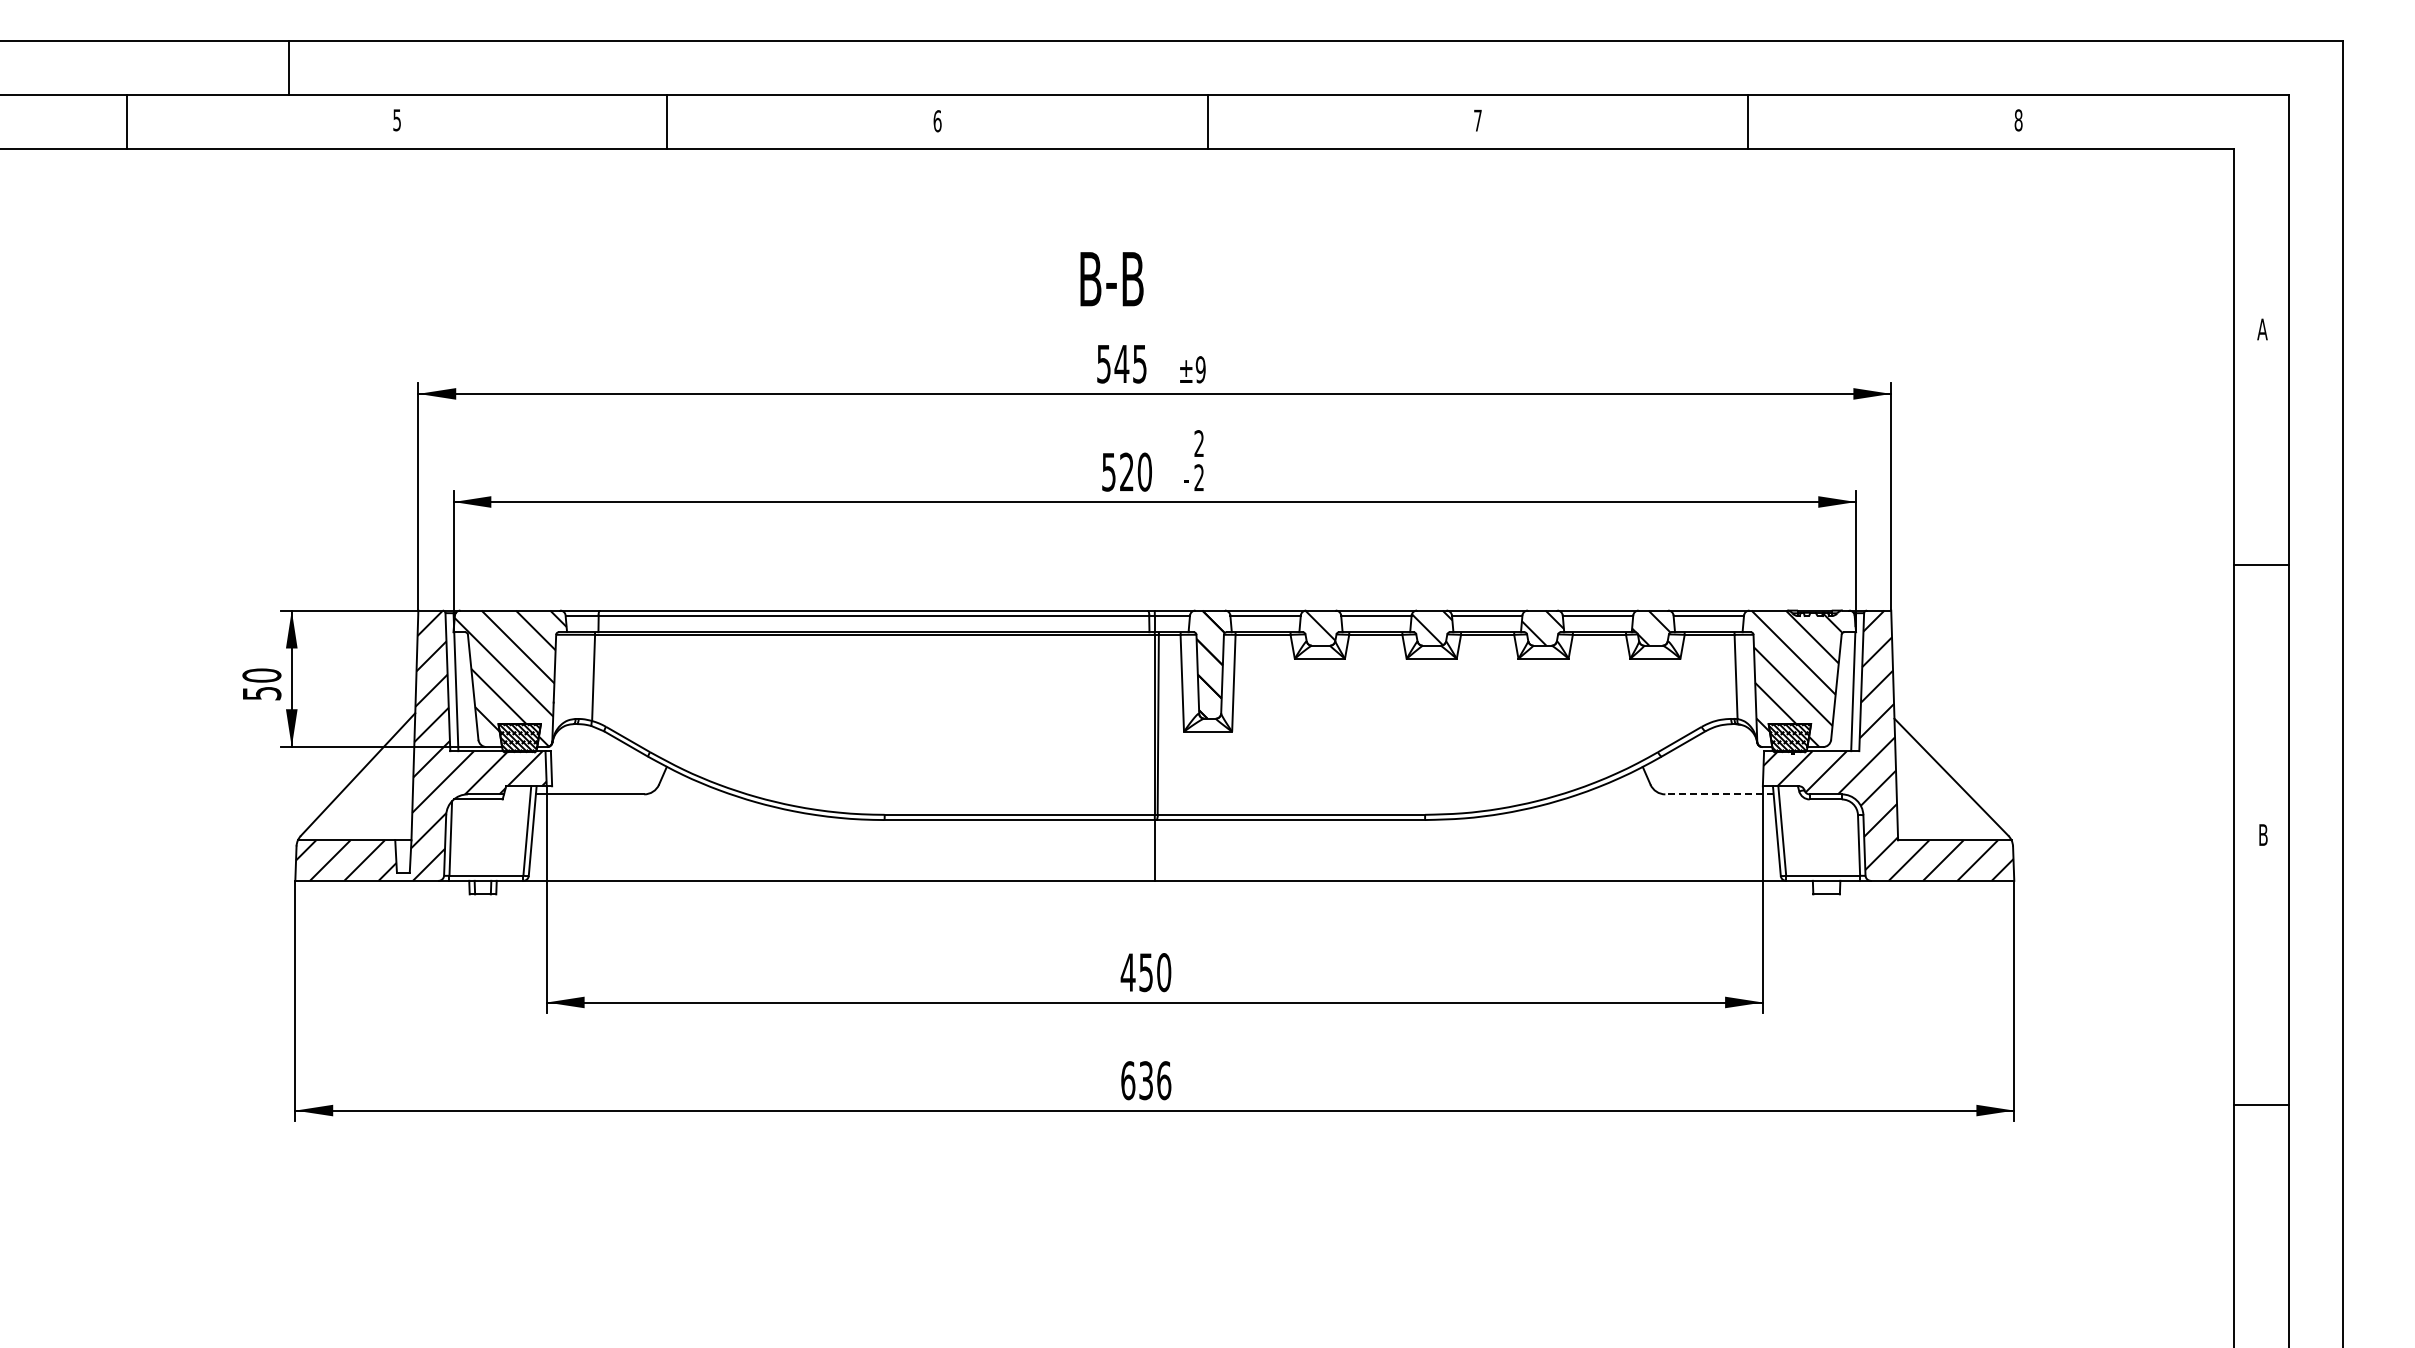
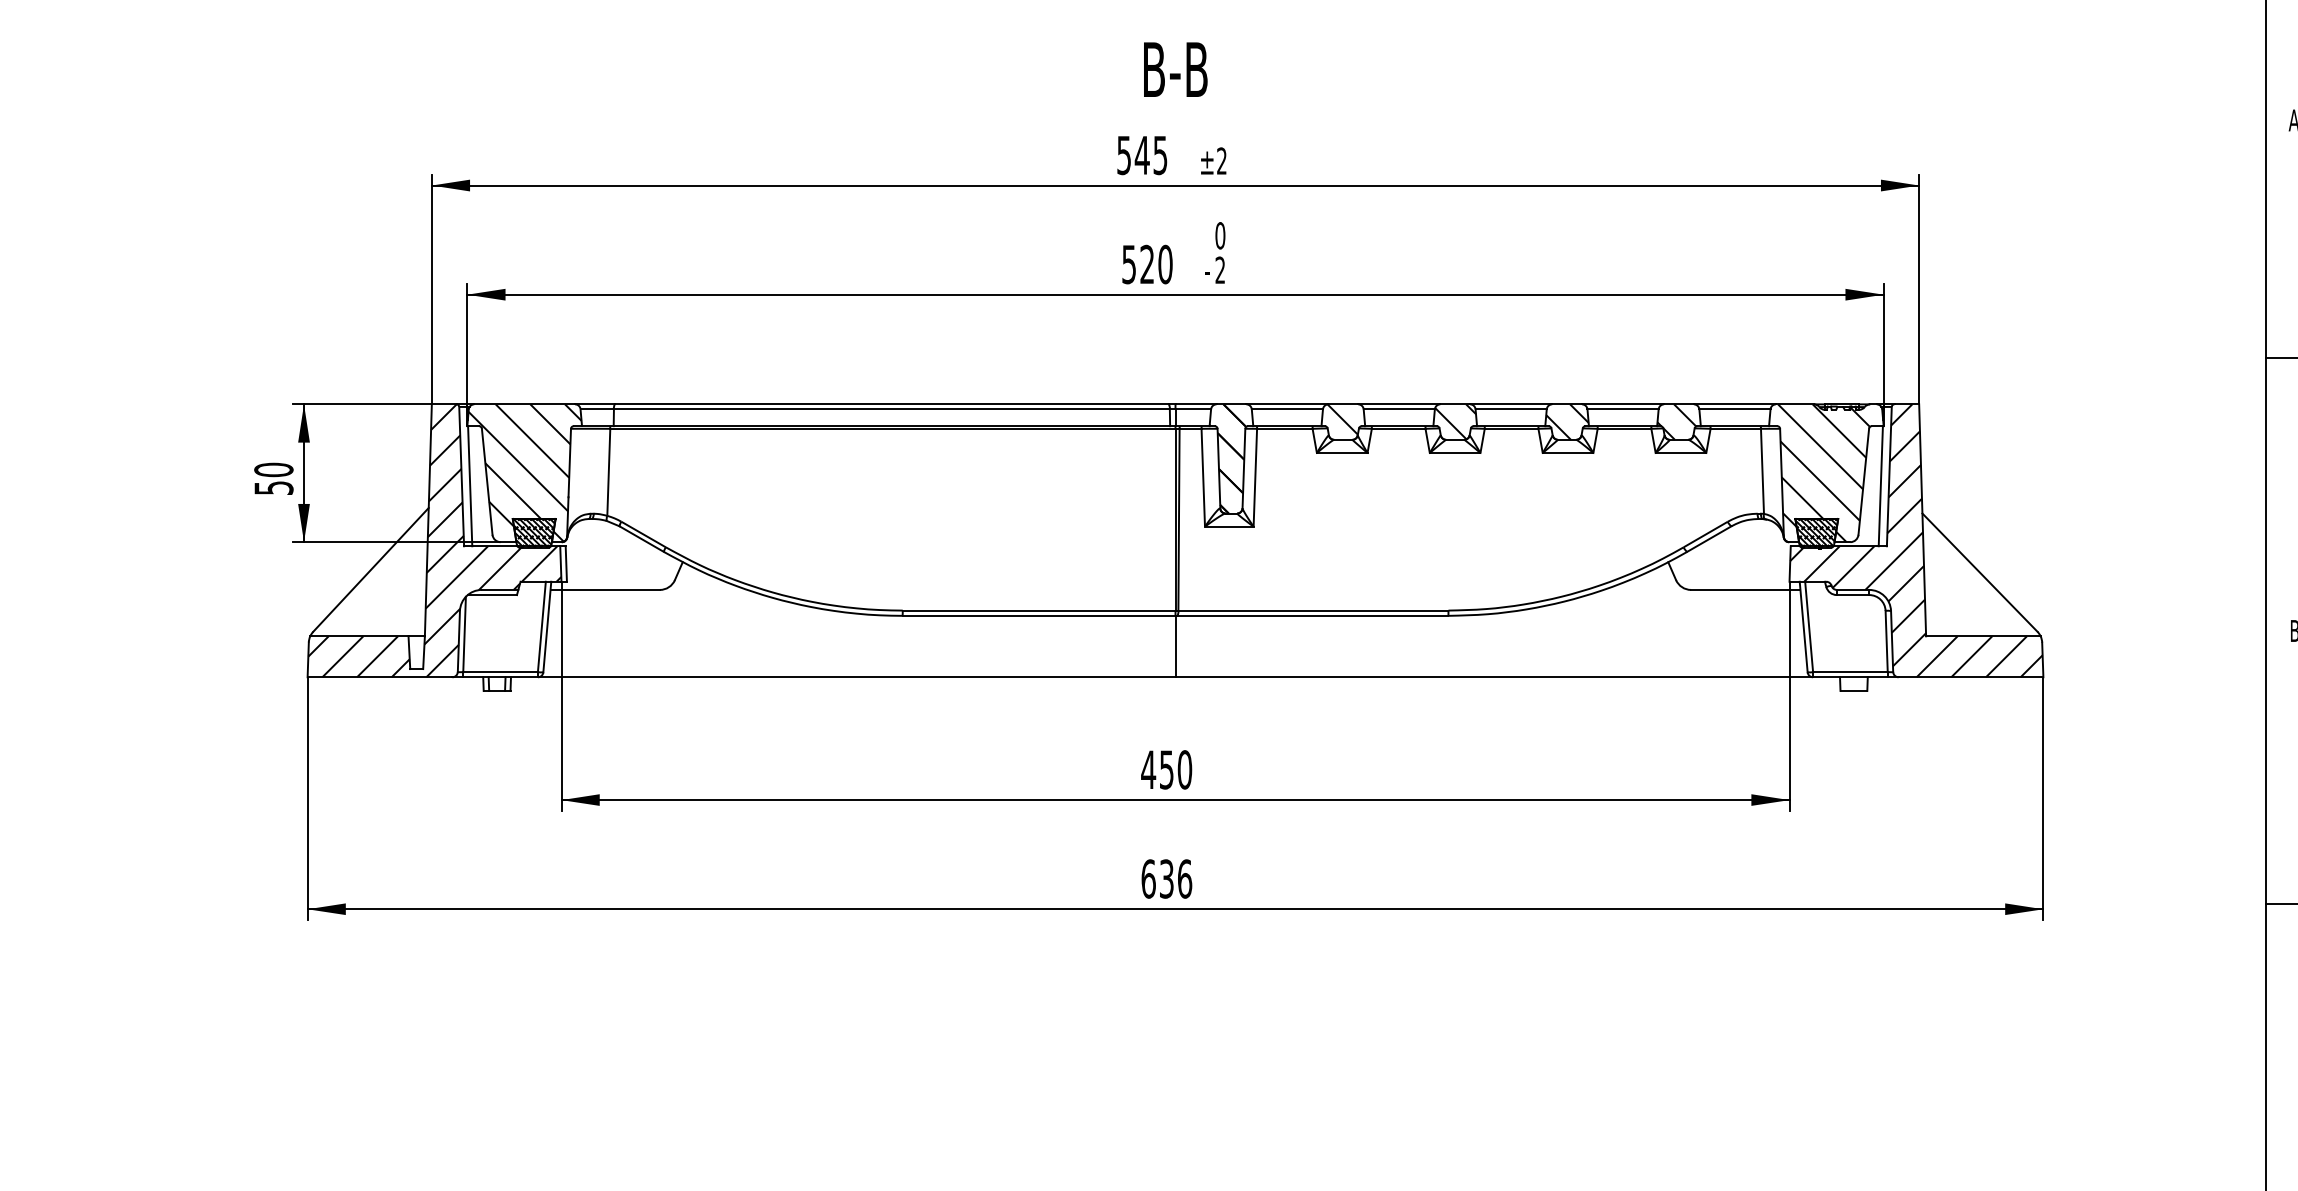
text: (1111, 279) -> (1175, 70), moved
text: (1200, 369) -> (1221, 160), ±9 -> ±2
text: (1199, 443) -> (1220, 235), 2 -> 0
line: (1719, 794) -> (1745, 590), dashed -> solid

